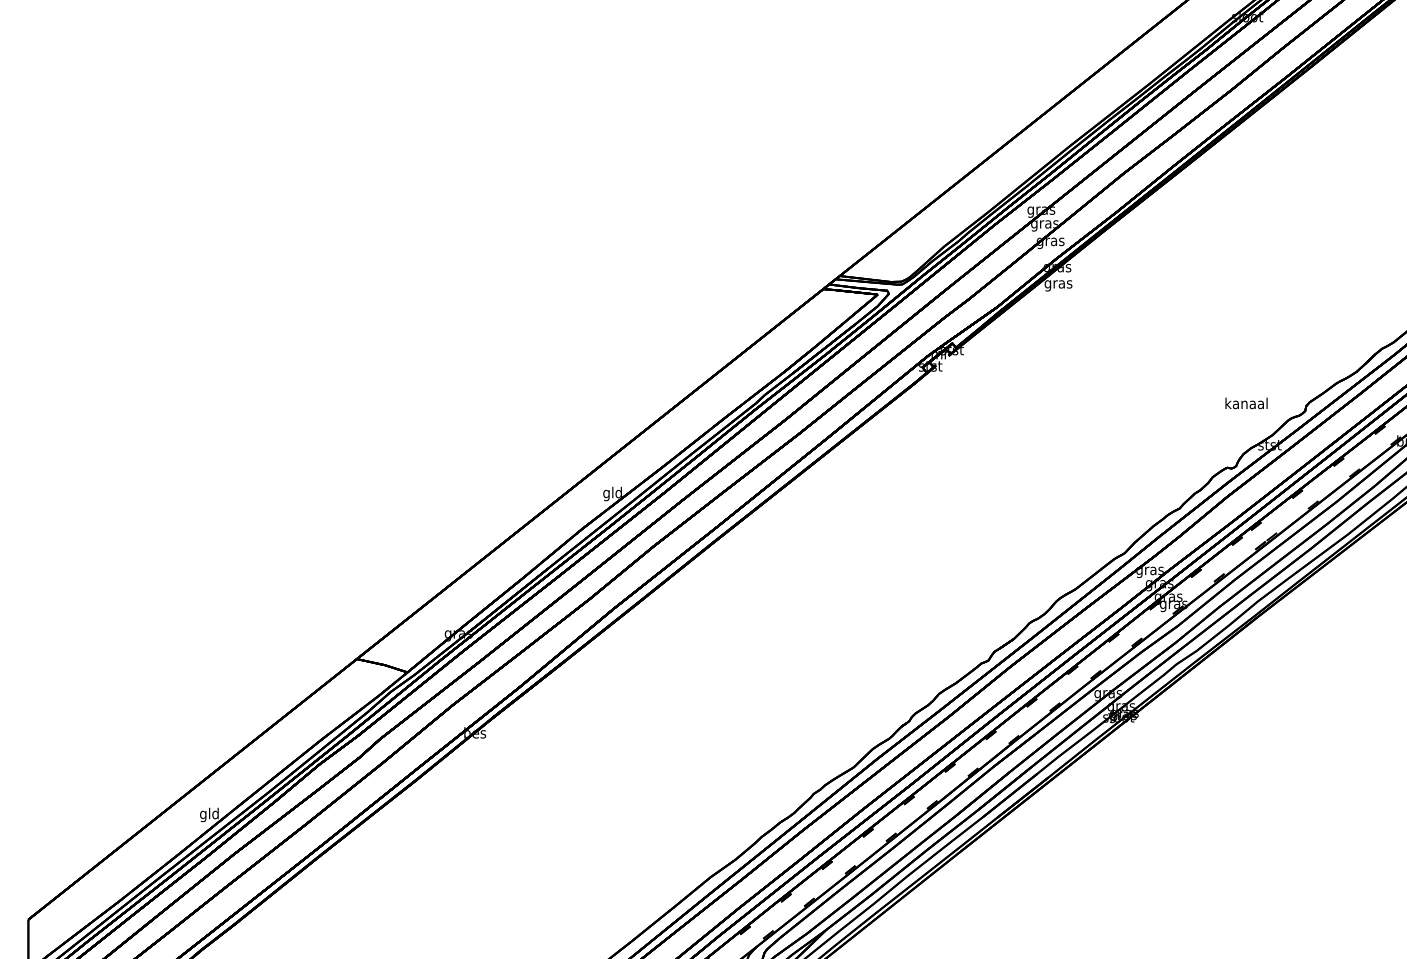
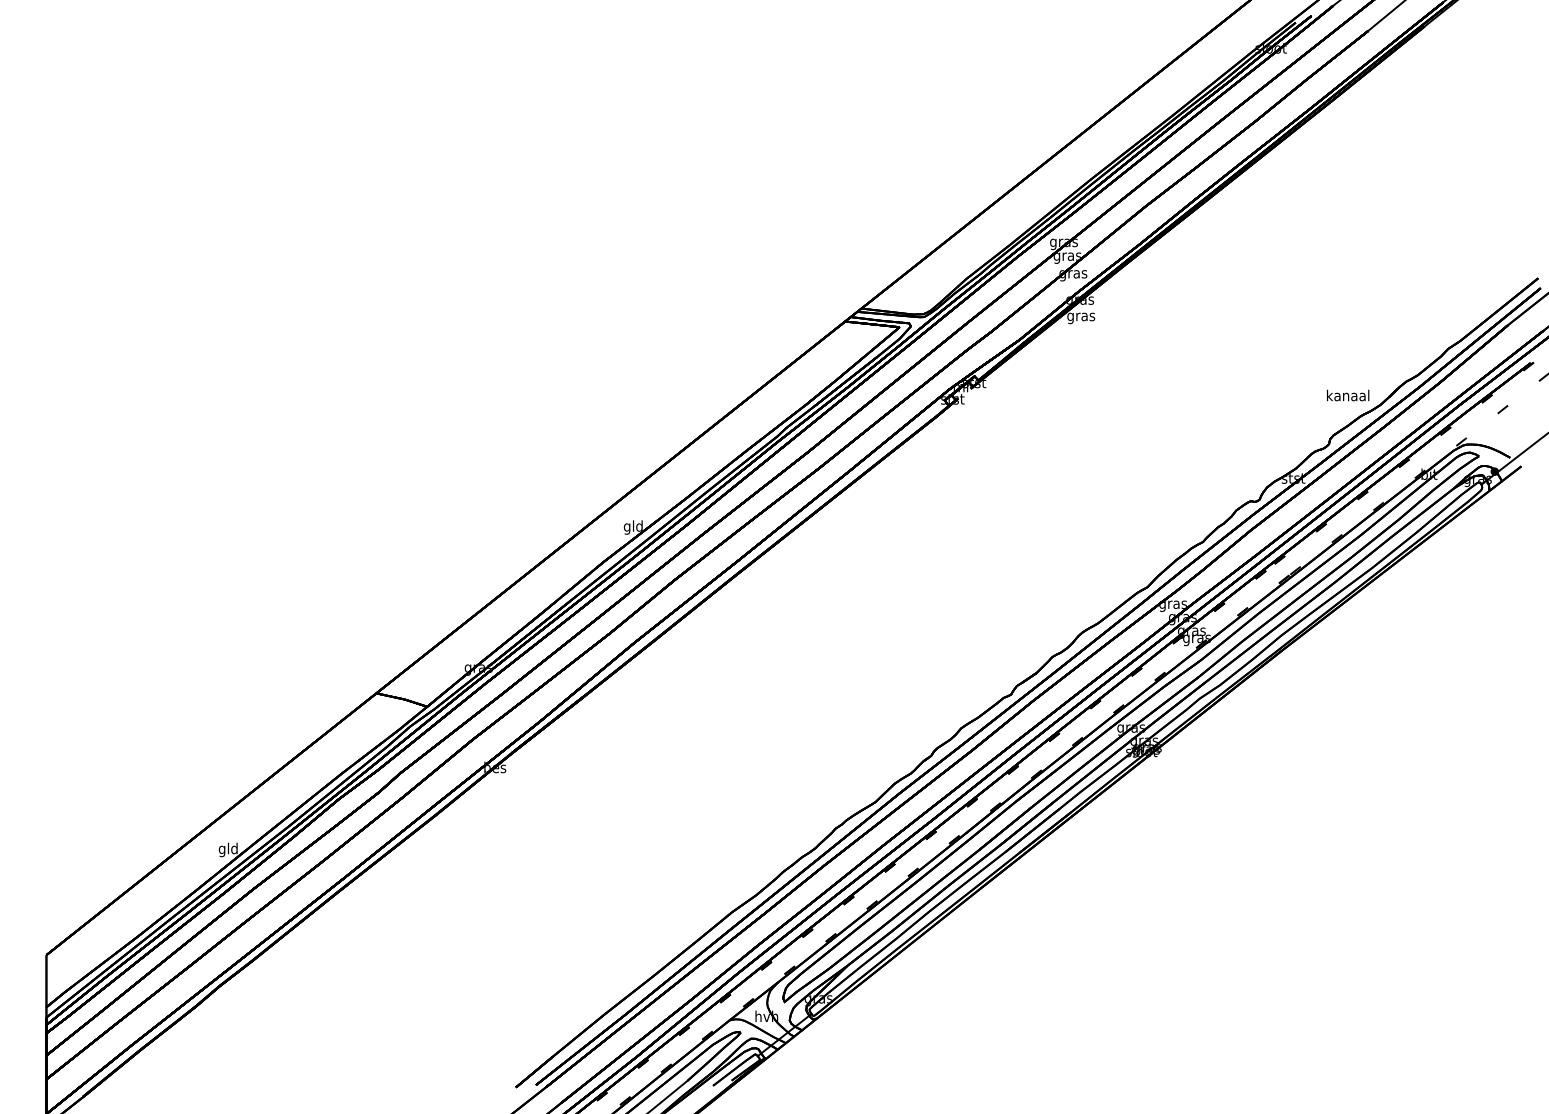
text: (1246, 403) -> (1348, 395), moved

